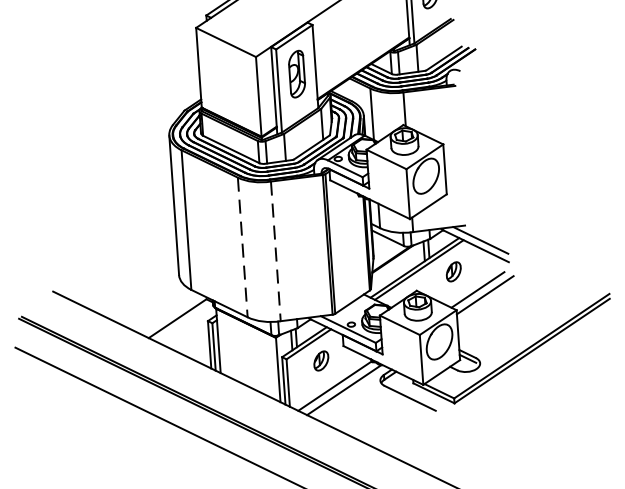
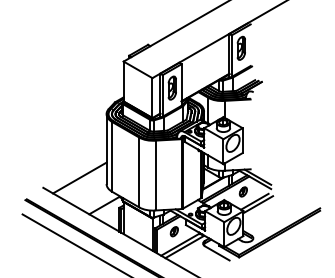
line: (243, 247) -> (139, 172), dashed -> solid
line: (275, 251) -> (155, 175), dashed -> solid
line: (124, 265) -> (79, 177), added

